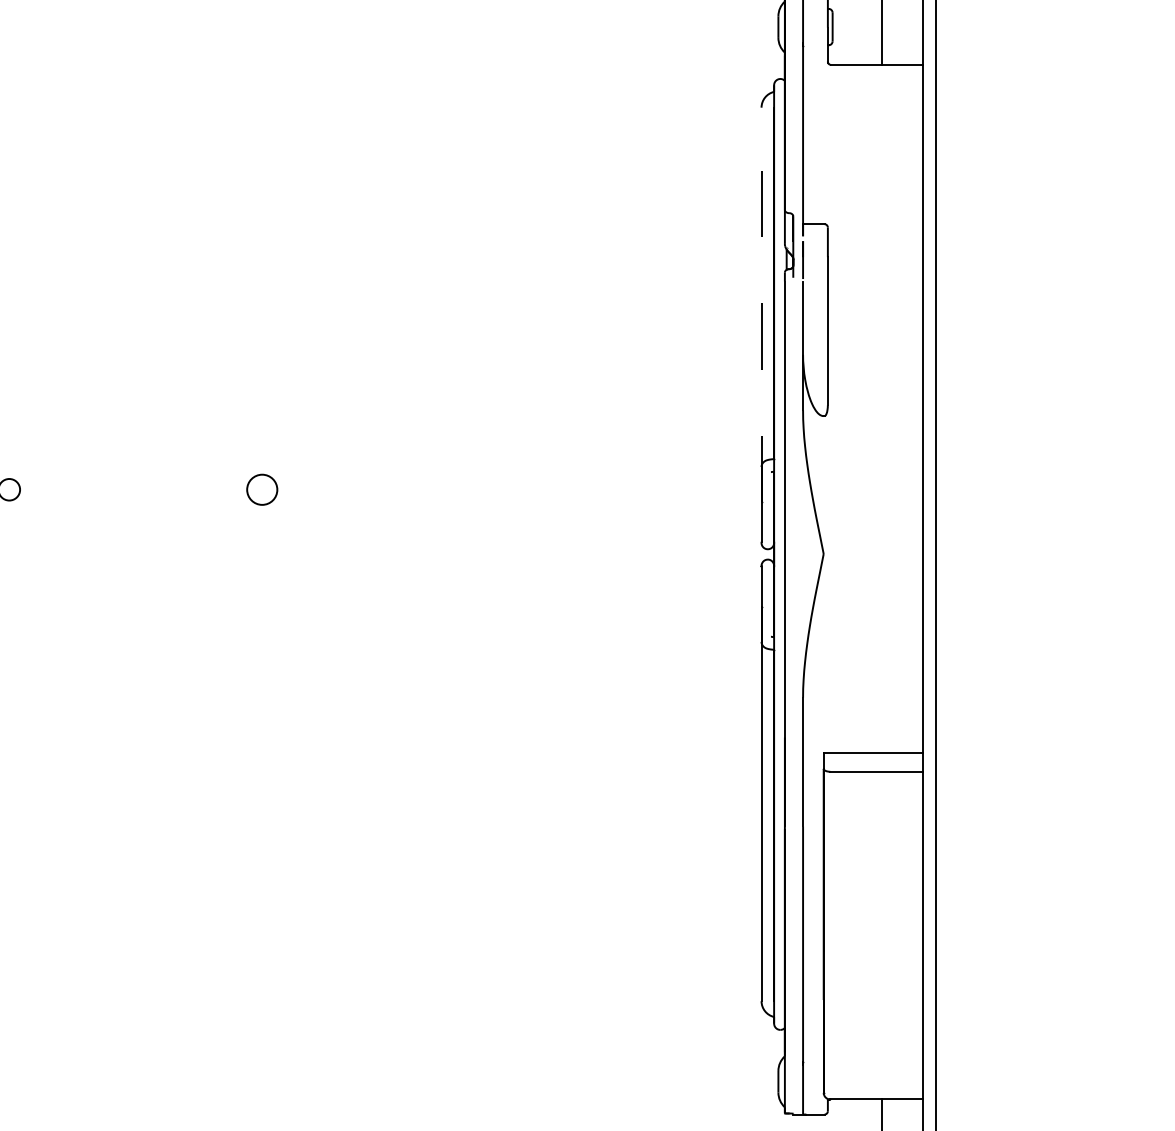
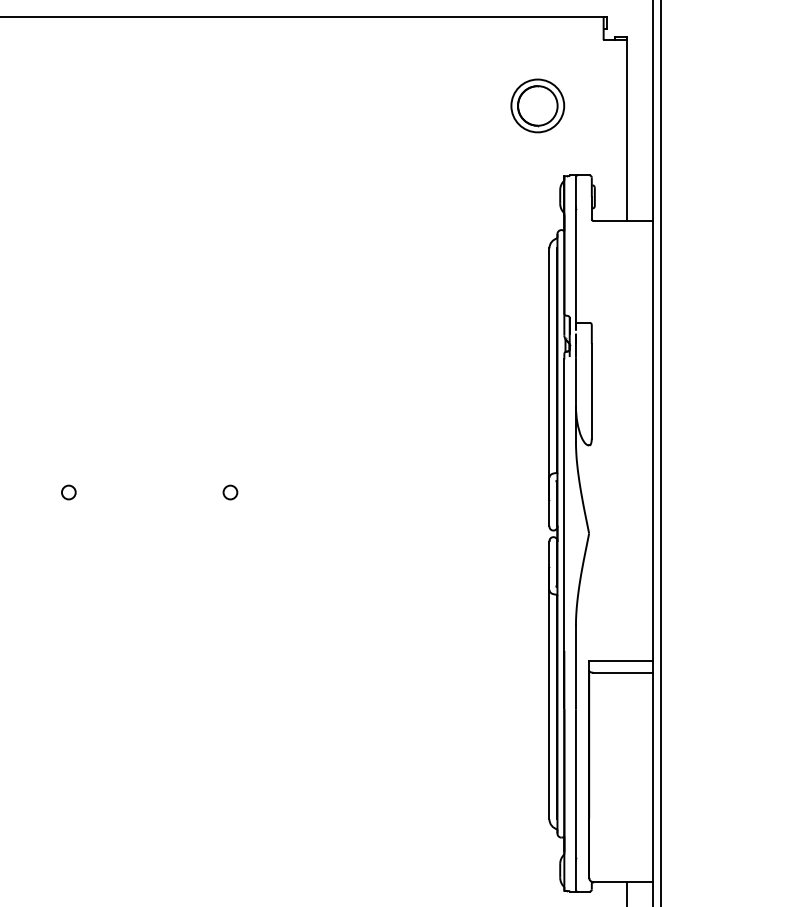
line: (761, 305) -> (549, 374), dashed -> solid
circle: (262, 489) -> (230, 492), size x0.71

